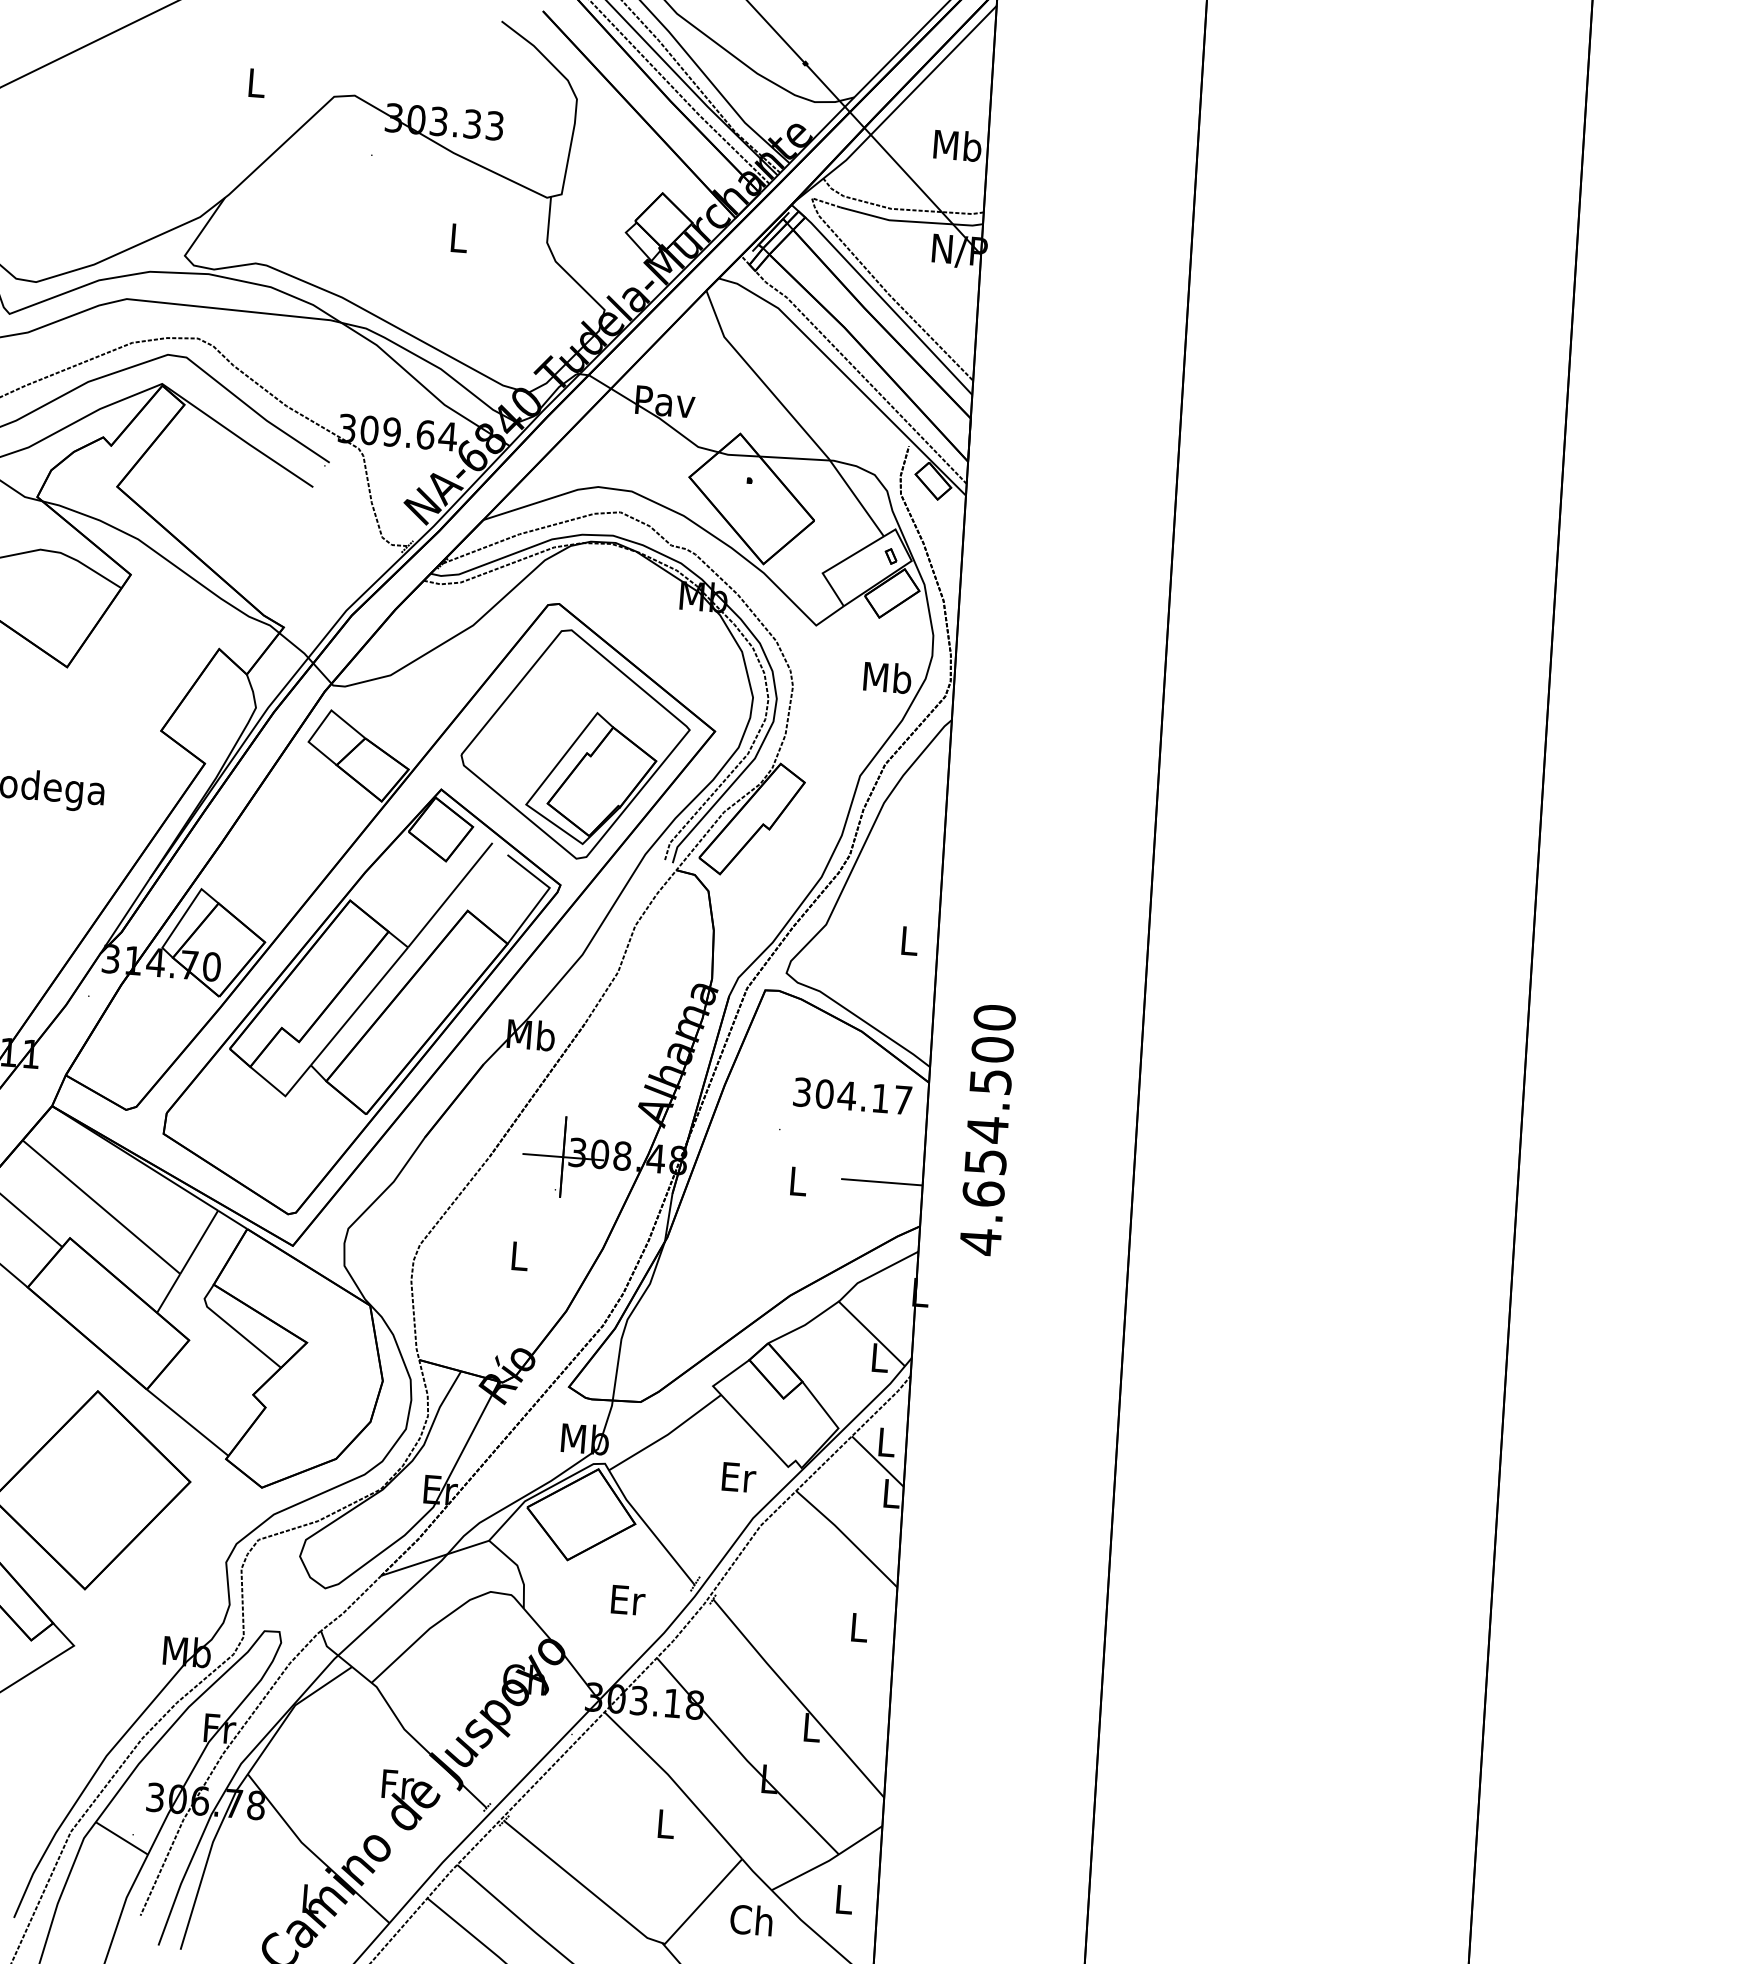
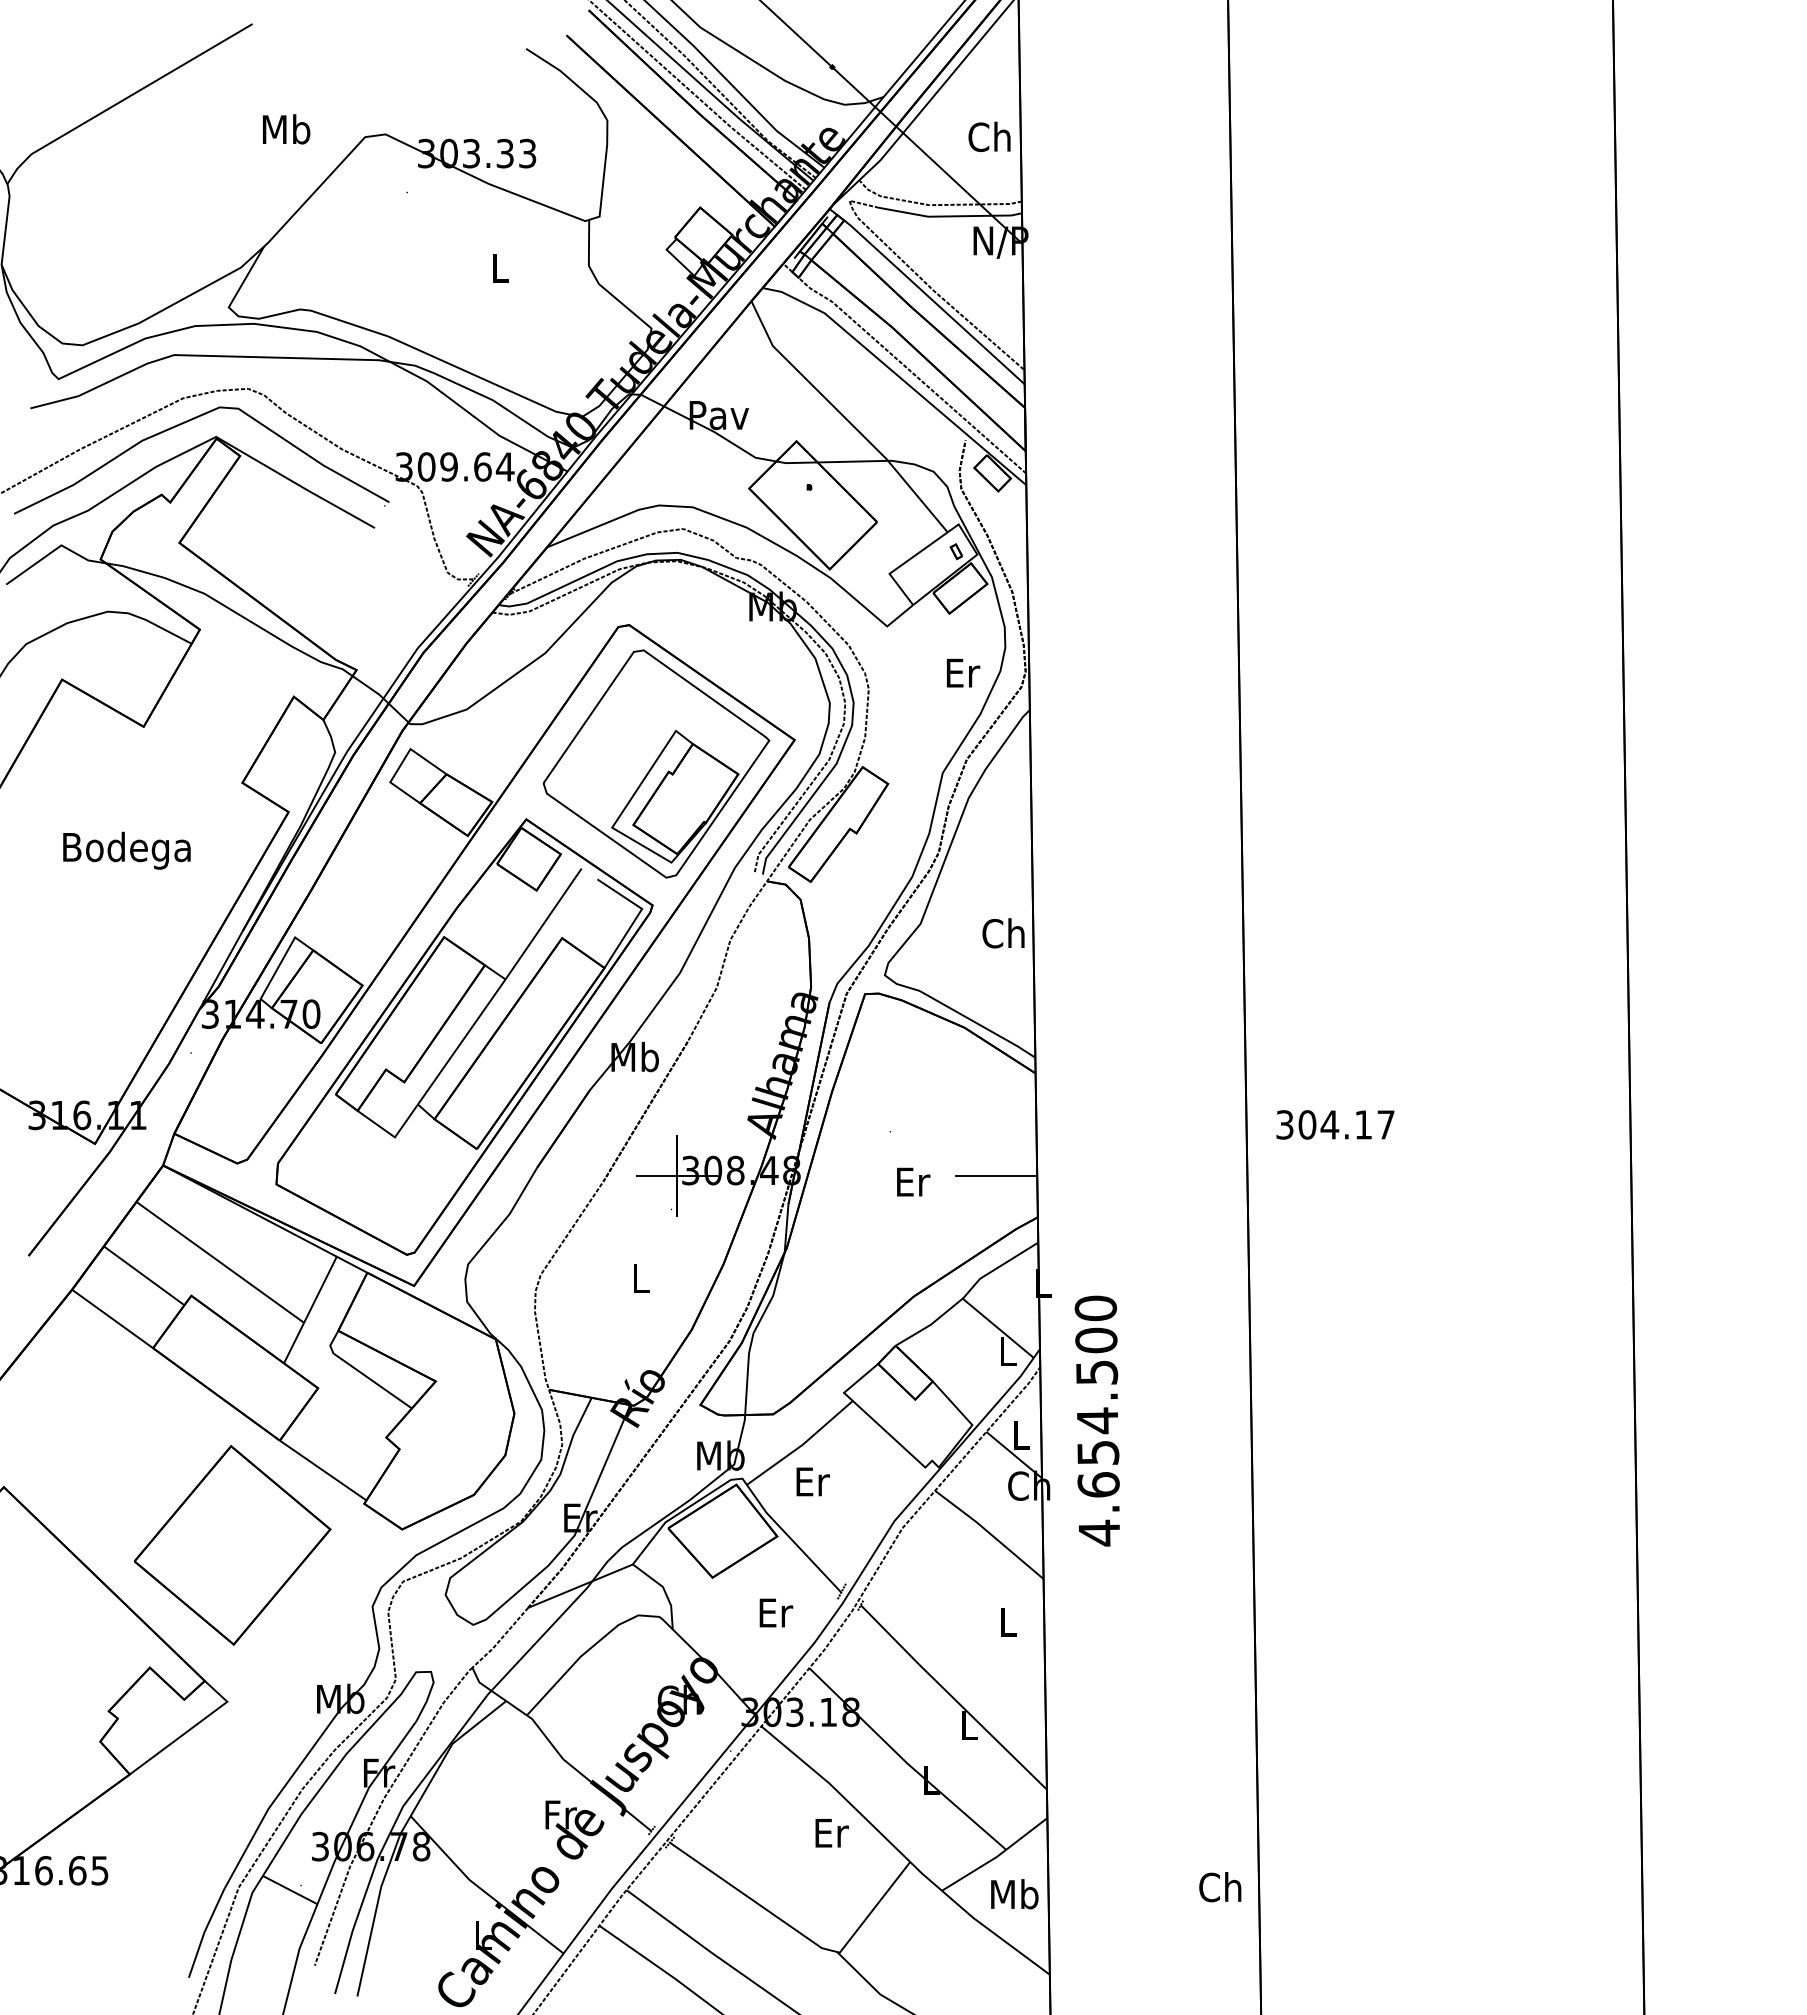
text: (256, 82) -> (286, 129), L -> Mb
text: (957, 145) -> (990, 136), Mb -> Ch
text: (887, 677) -> (962, 672), Mb -> Er
text: (908, 940) -> (1003, 933), L -> Ch
text: (852, 1095) -> (1335, 1124), moved
text: (986, 1129) -> (1096, 1420), moved
text: (798, 1180) -> (913, 1181), L -> Er
text: (738, 1477) -> (812, 1481), moved
text: (890, 1493) -> (1029, 1485), L -> Ch
text: (666, 1823) -> (831, 1832), L -> Er
text: (843, 1899) -> (1014, 1894), L -> Mb
text: (751, 1920) -> (1220, 1887), moved

